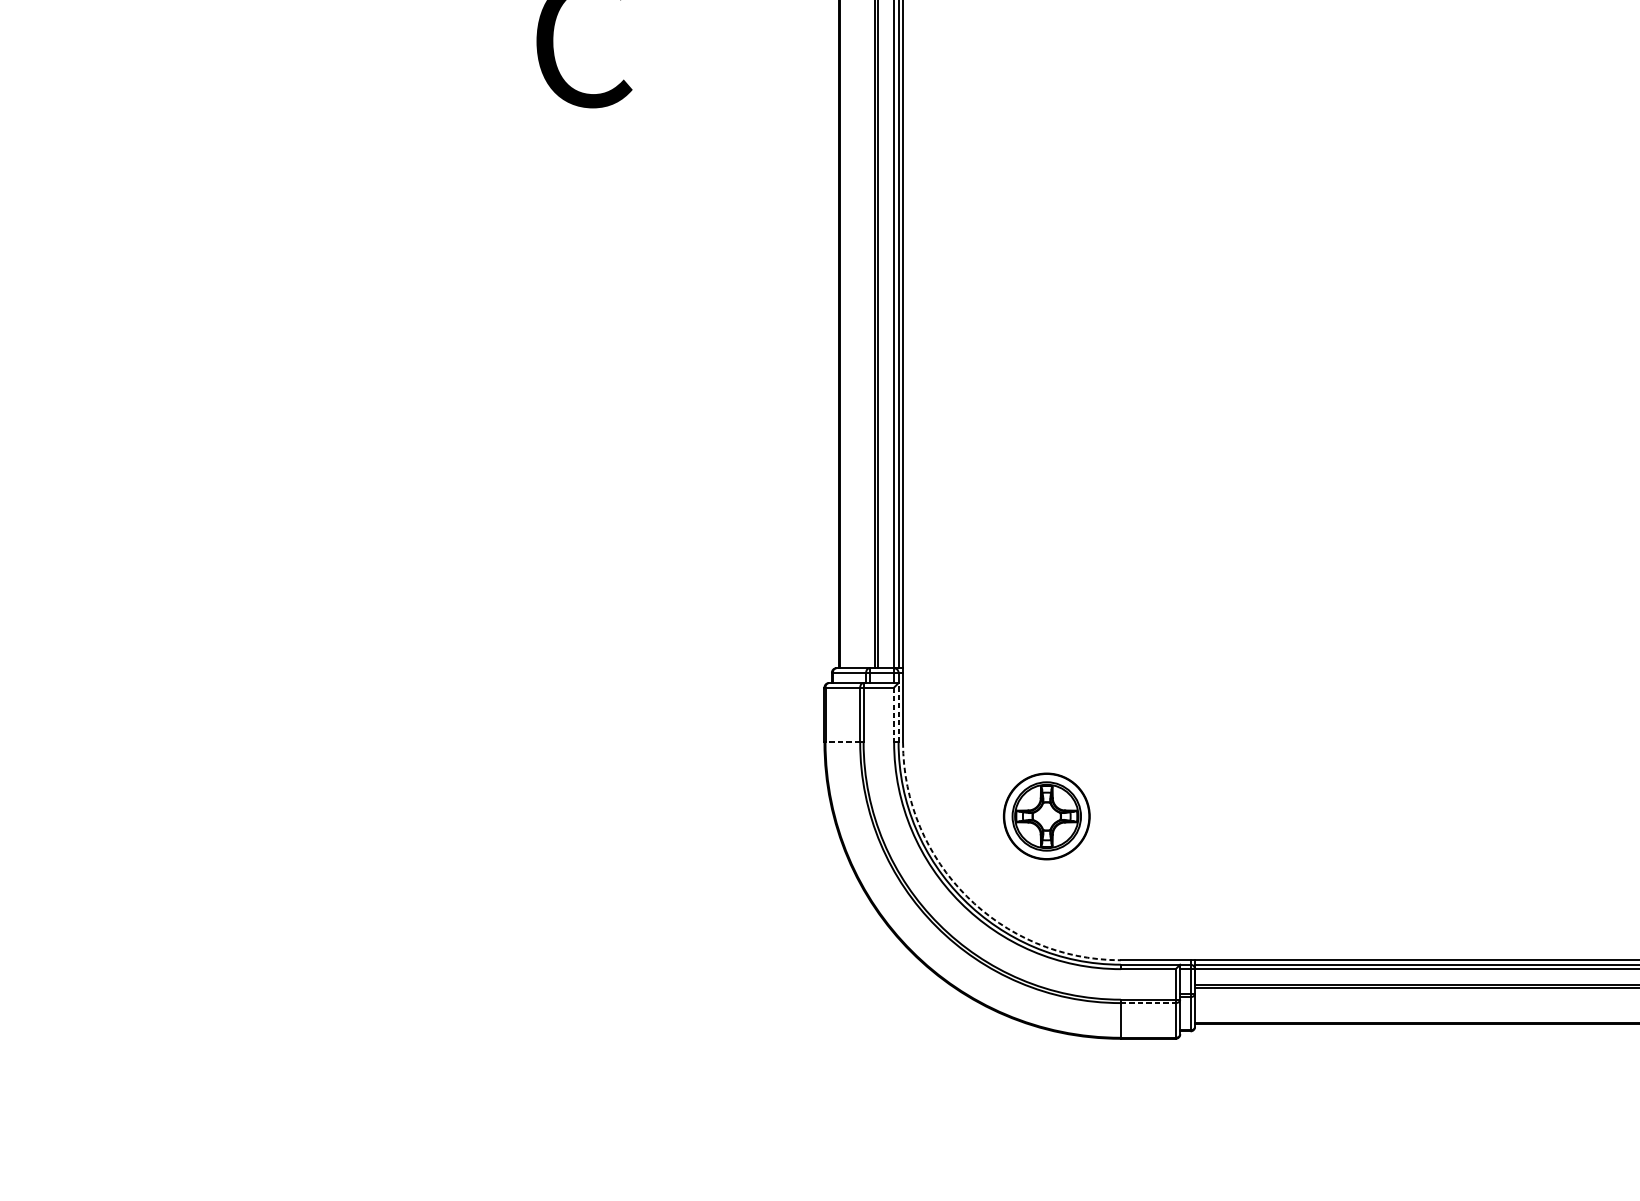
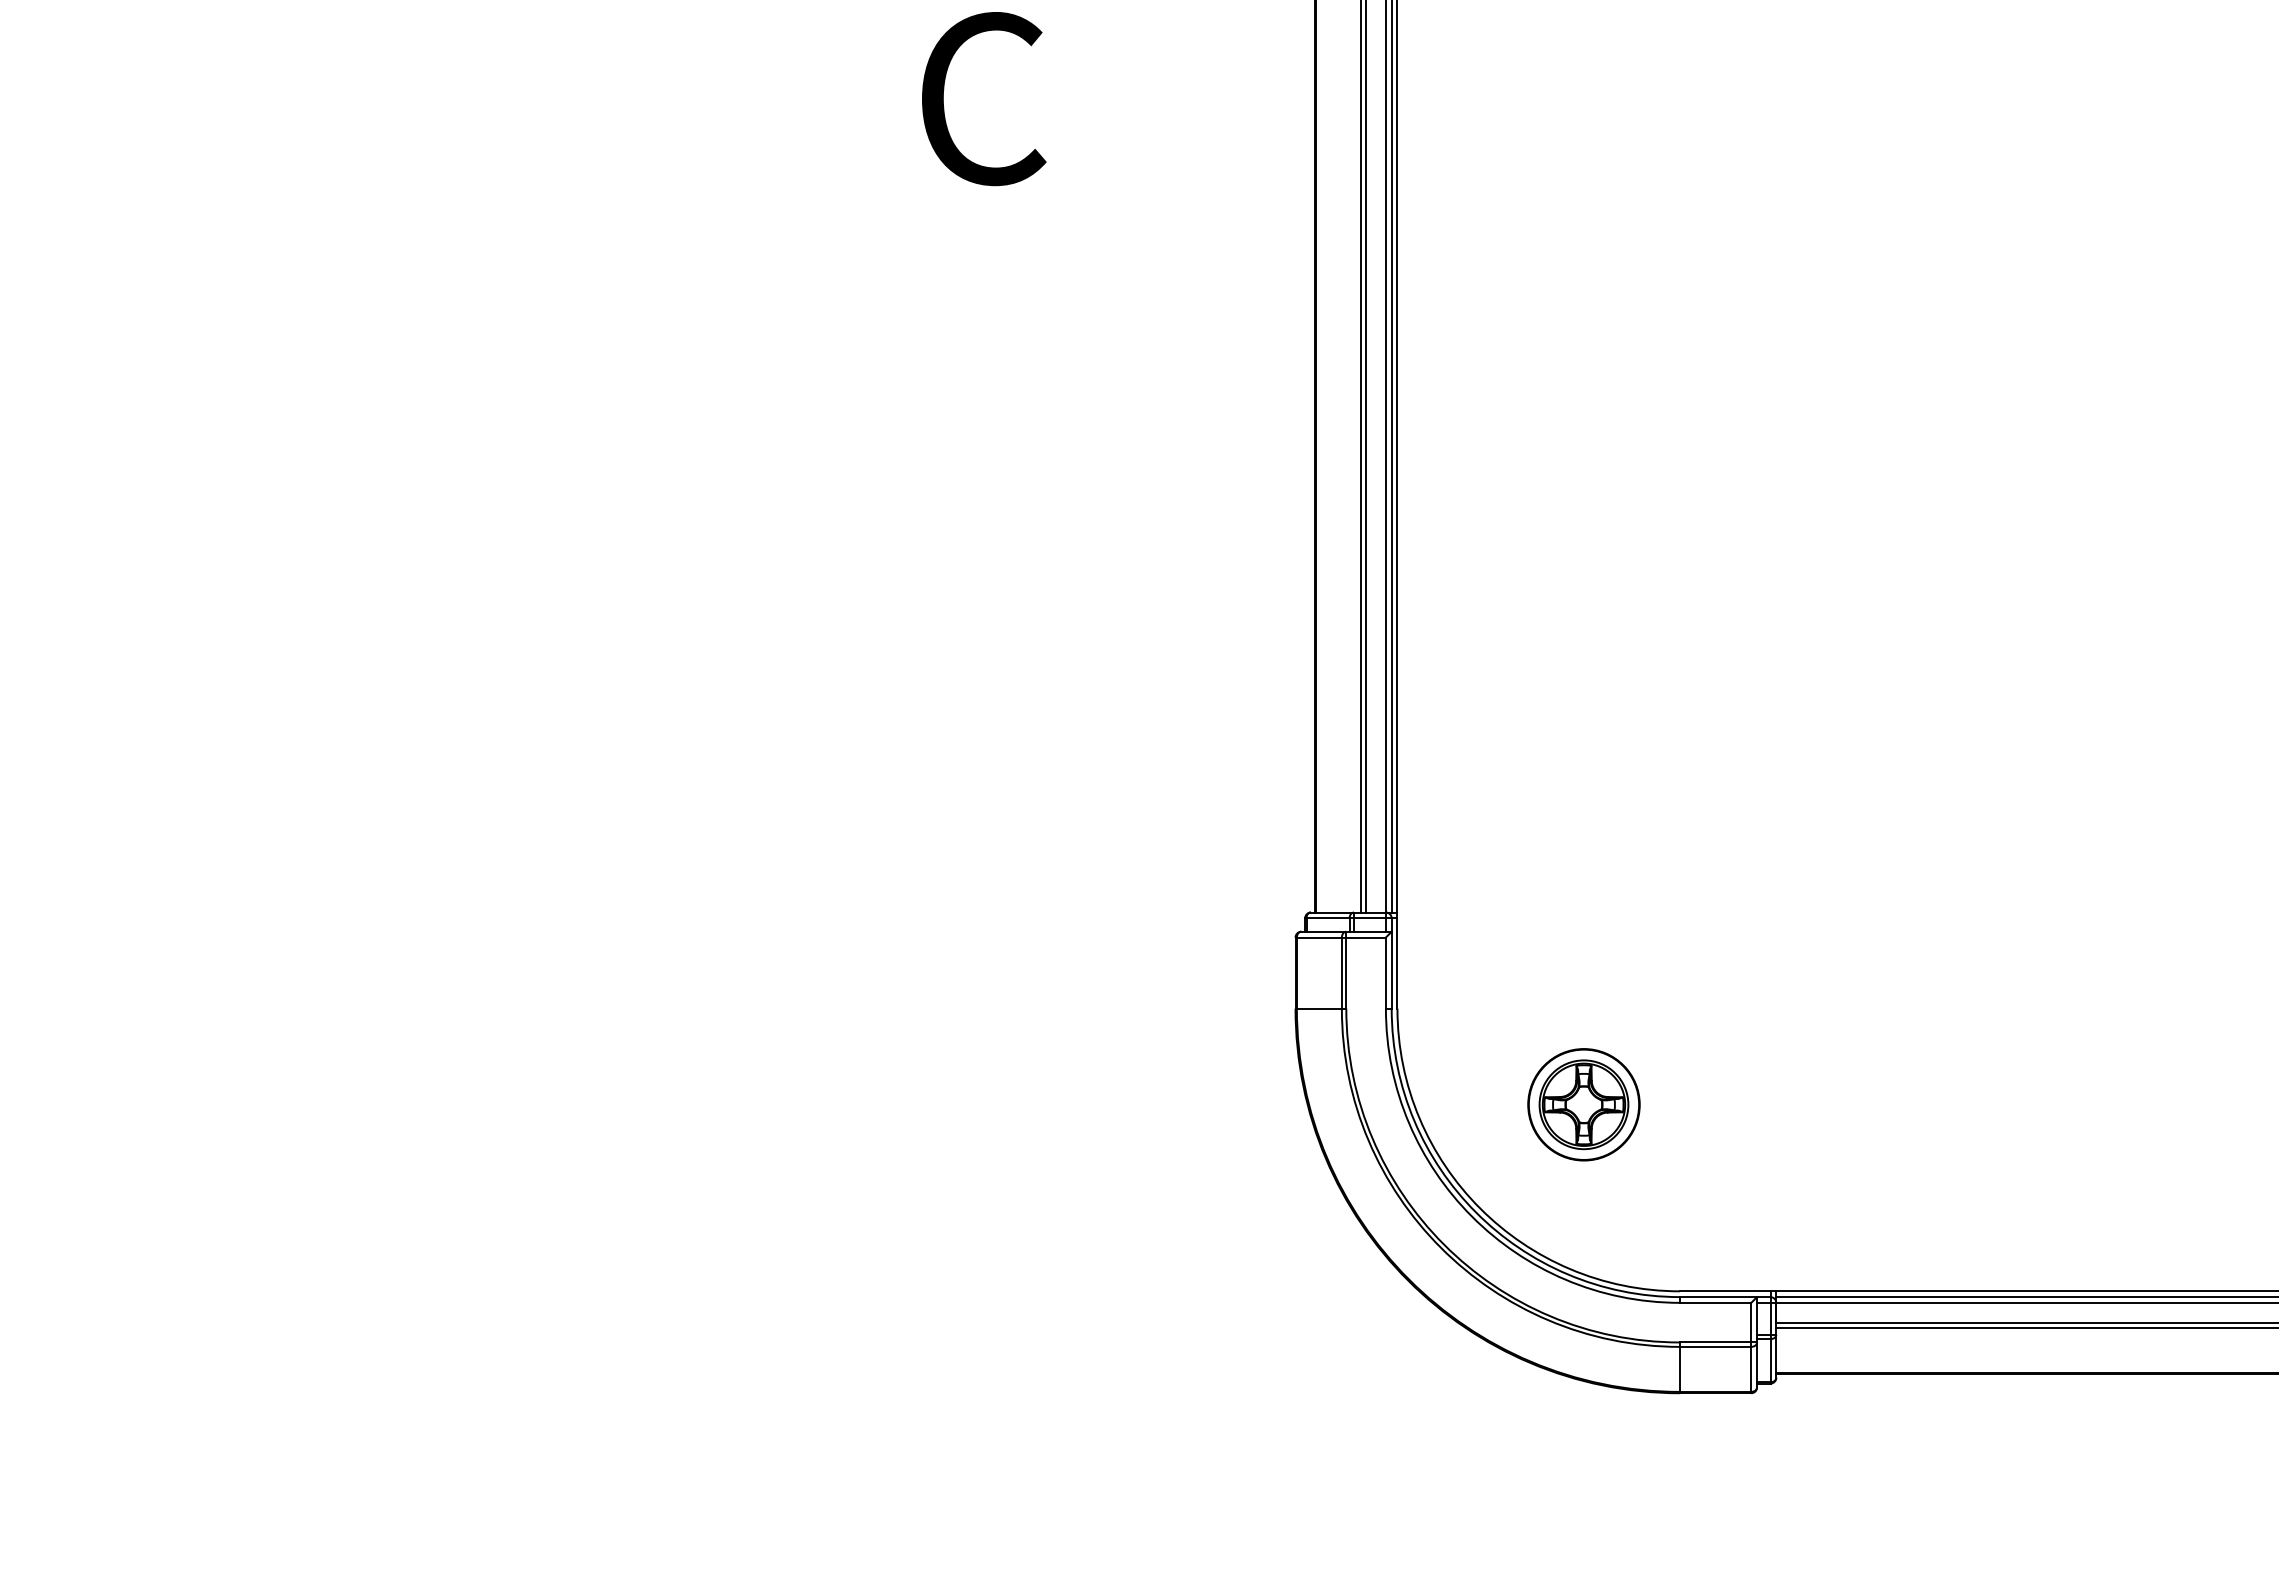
line: (898, 712) -> (1391, 969), dashed -> solid
line: (893, 715) -> (1385, 973), dashed -> solid
line: (842, 742) -> (1319, 1008), dashed -> solid
arc: (967, 896) -> (1480, 1208), dashed -> solid
line: (1148, 1002) -> (1715, 1346), dashed -> solid

